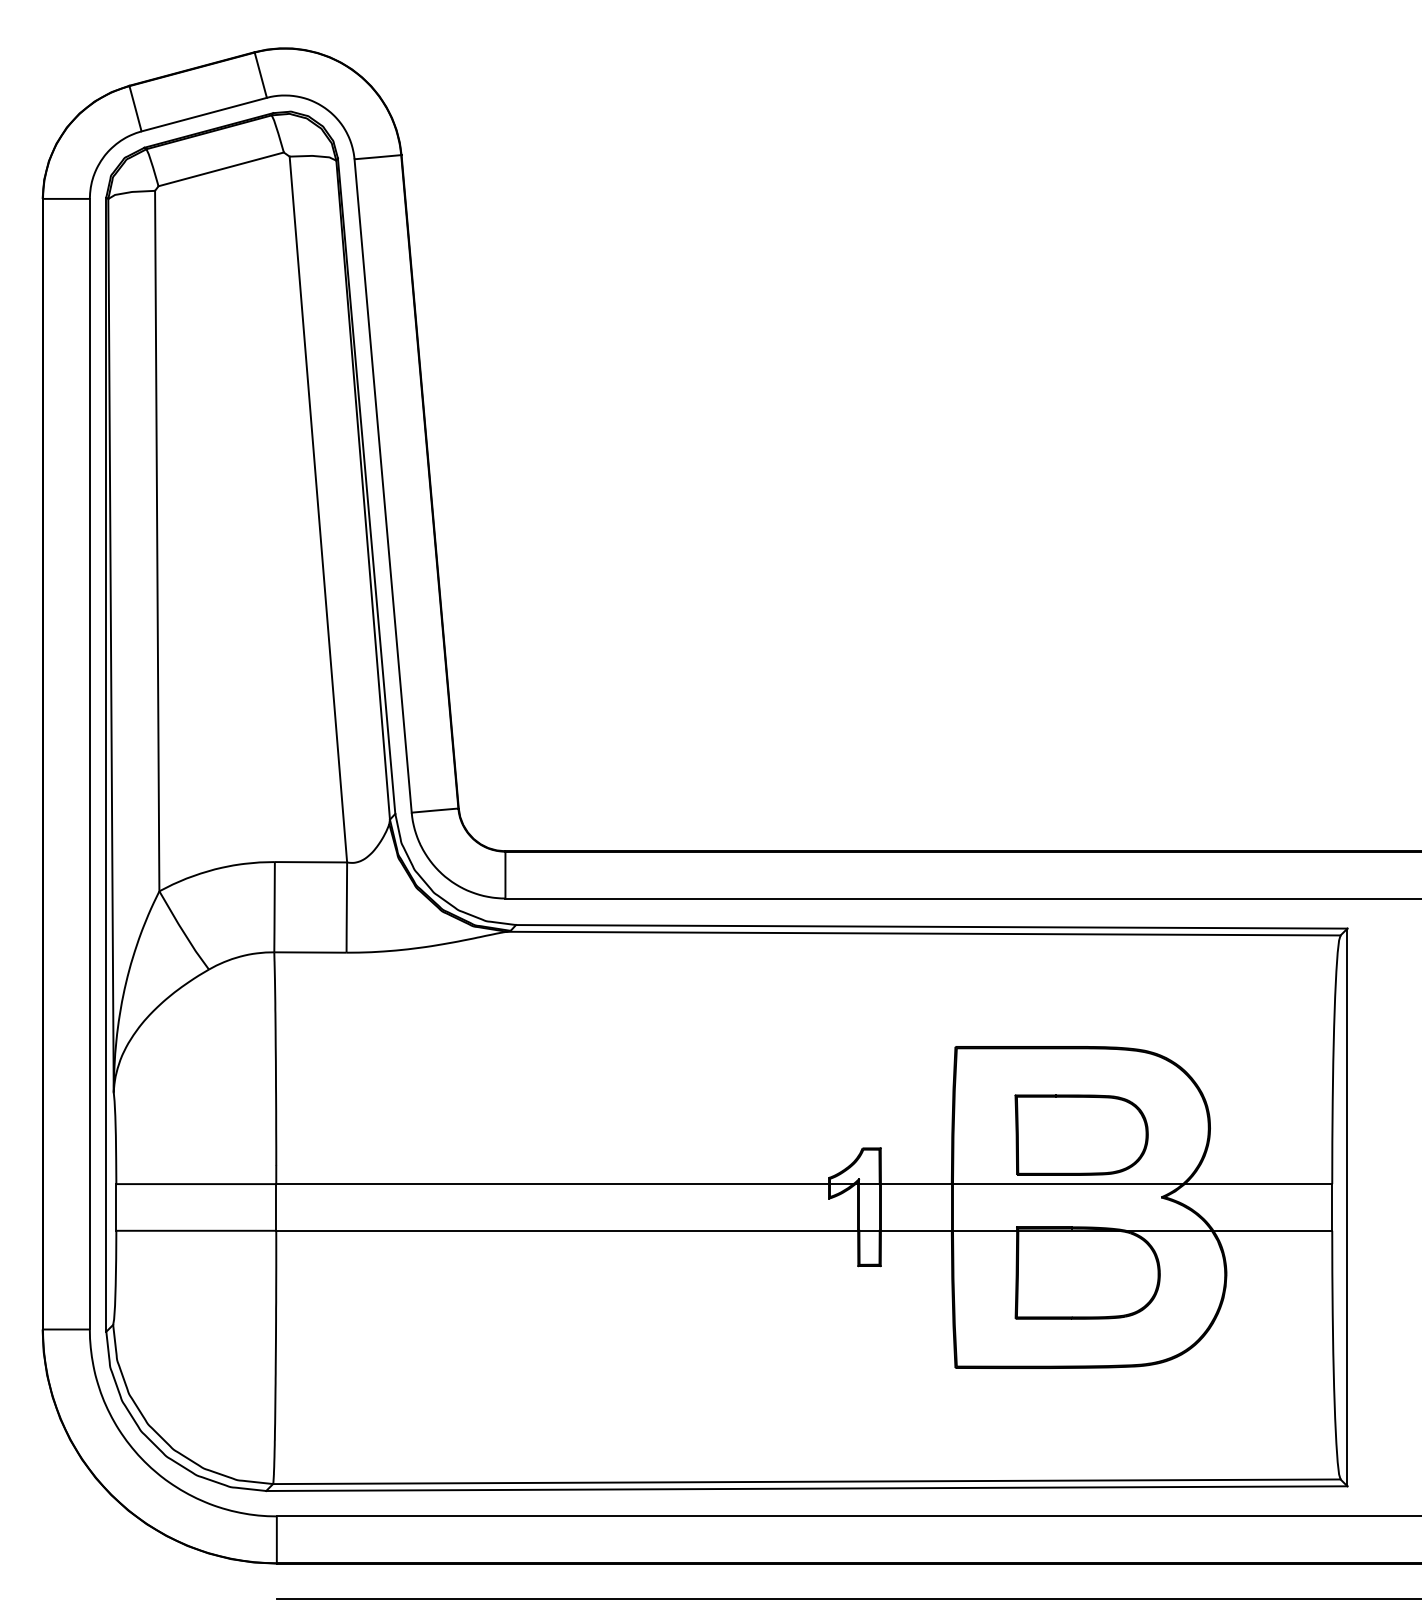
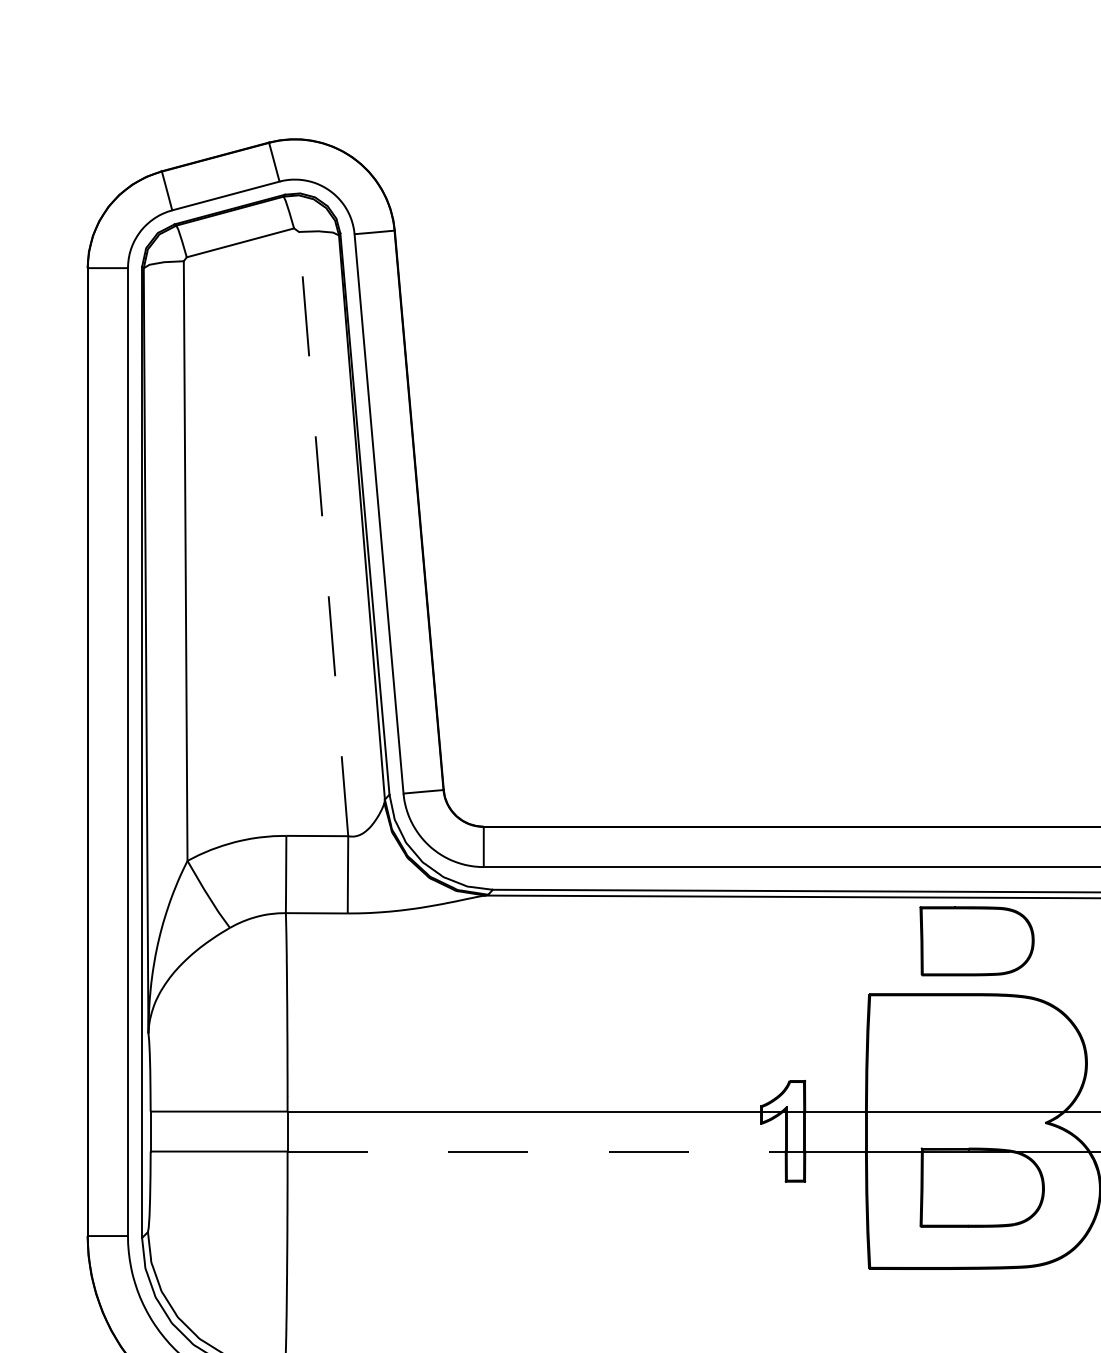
line: (318, 509) -> (323, 534), solid -> dashed
part: (1081, 1134) -> (976, 940), moved
line: (567, 1230) -> (536, 1151), solid -> dashed

